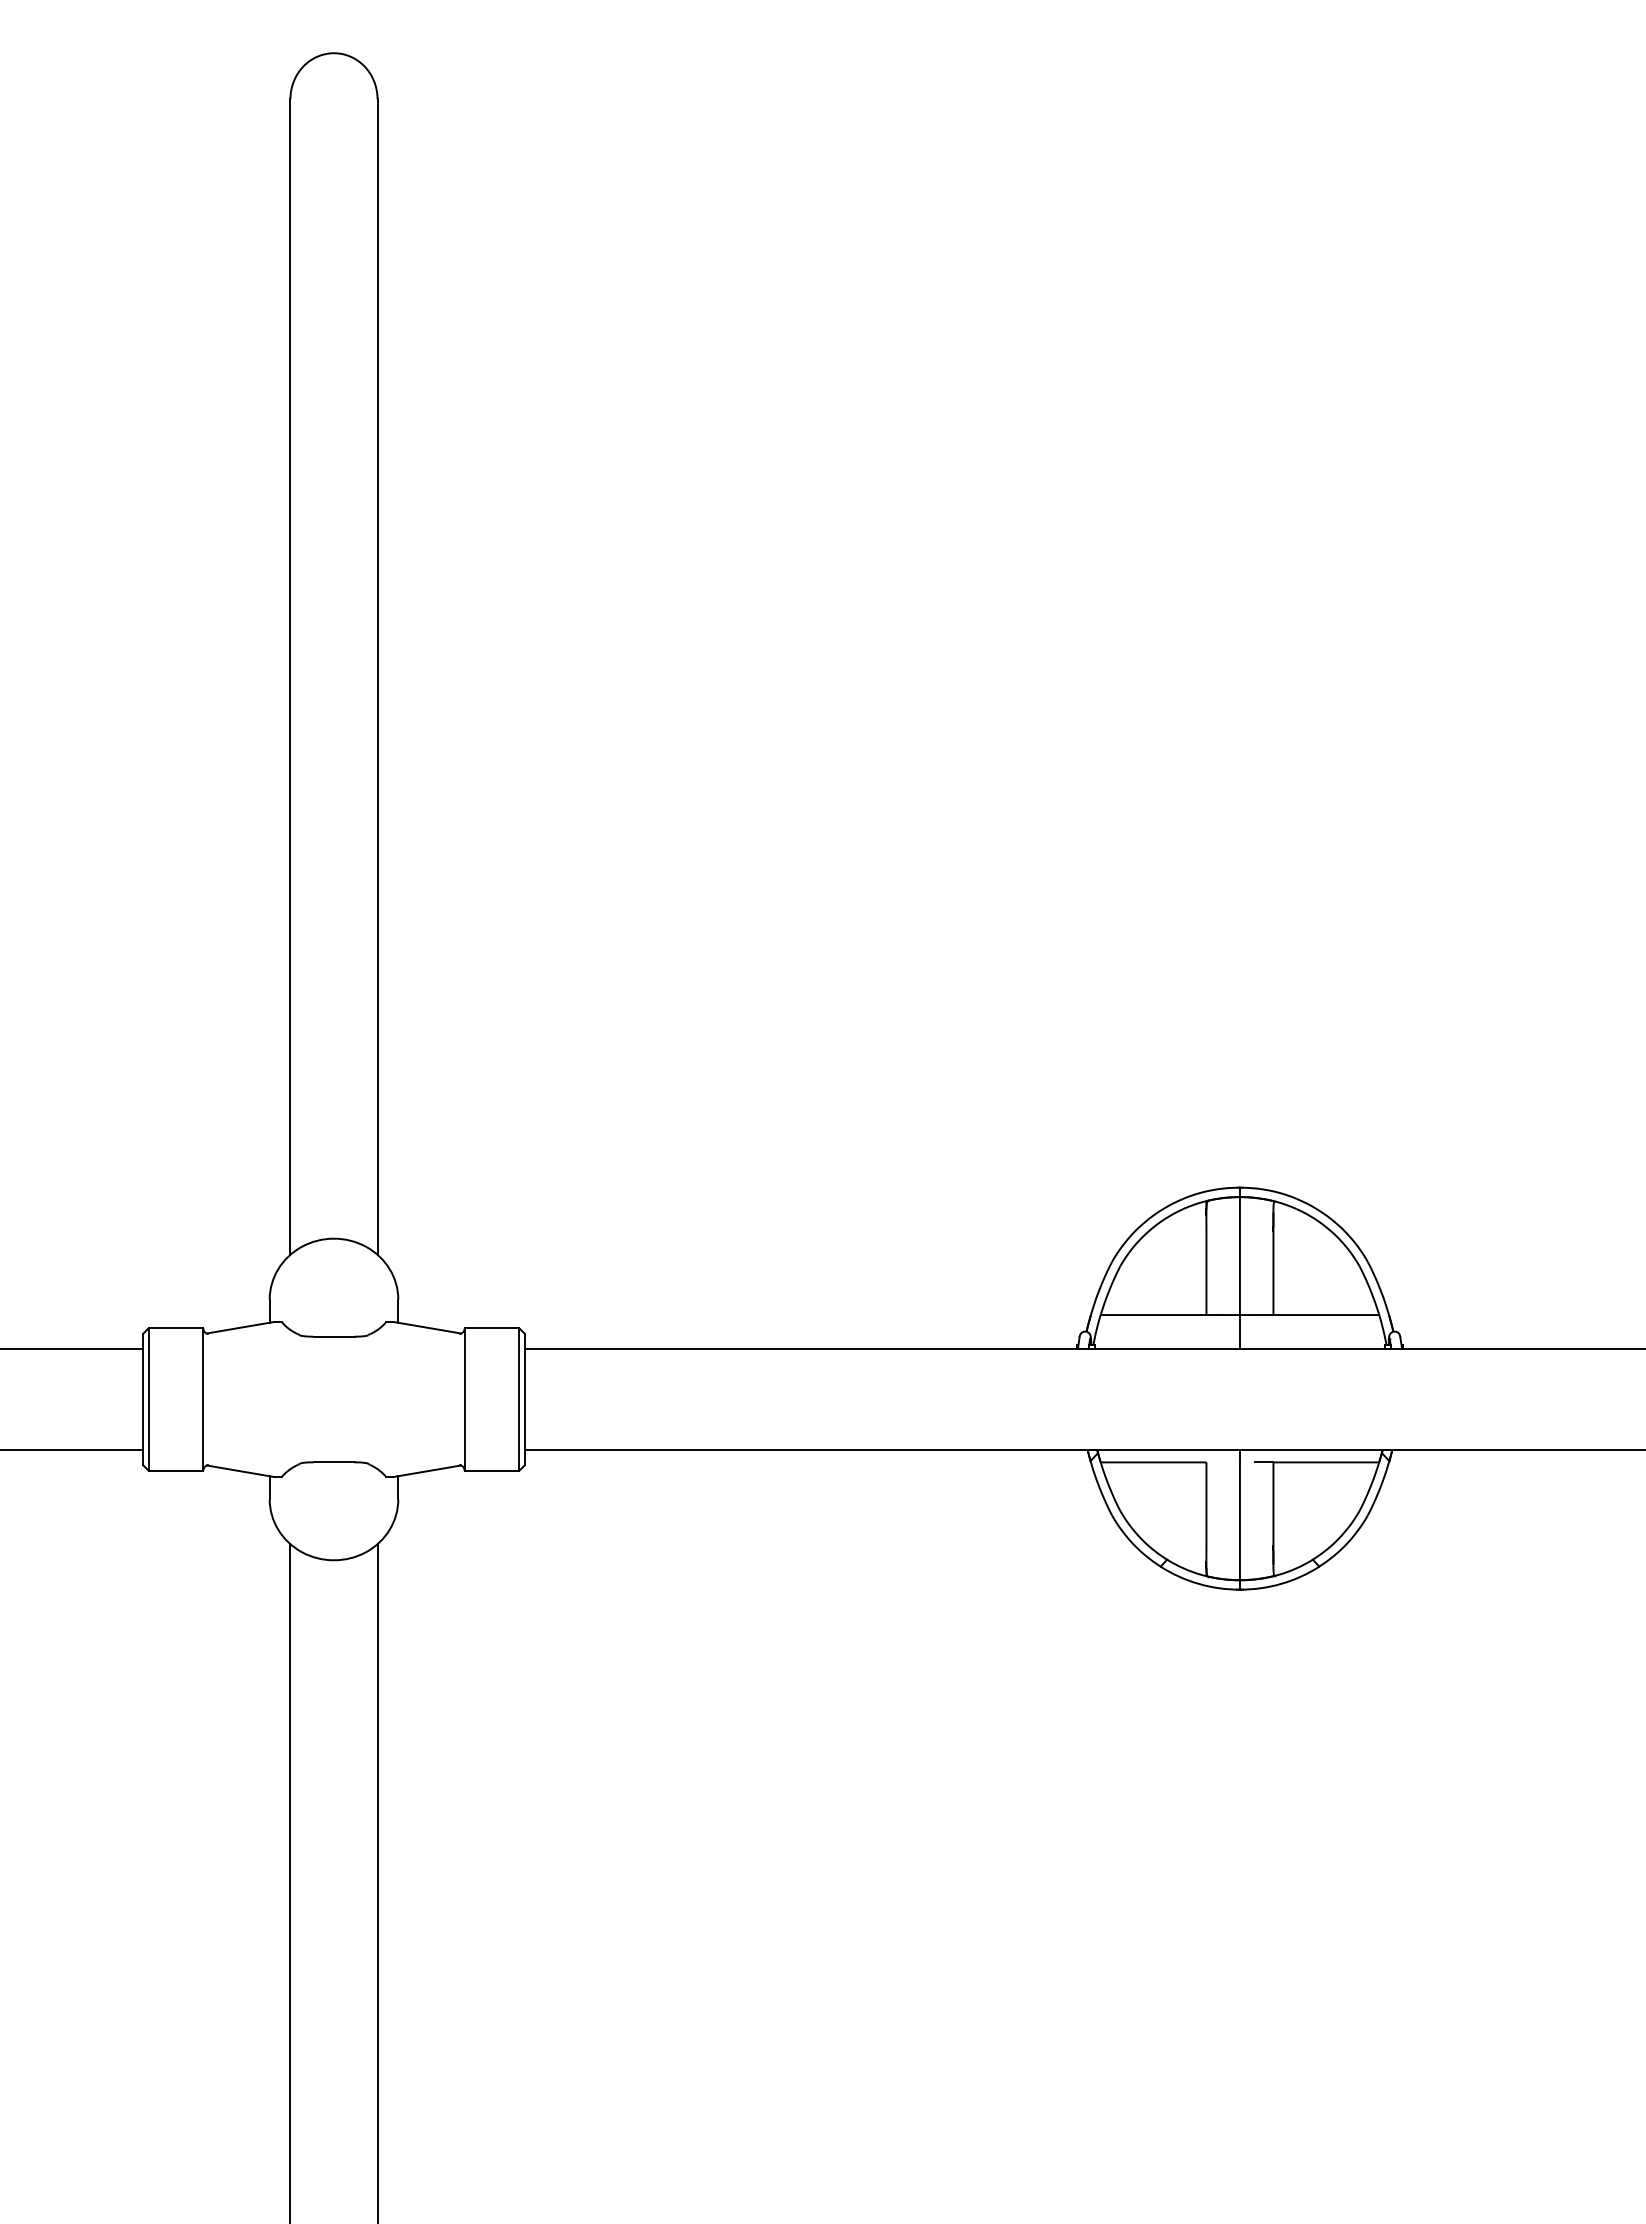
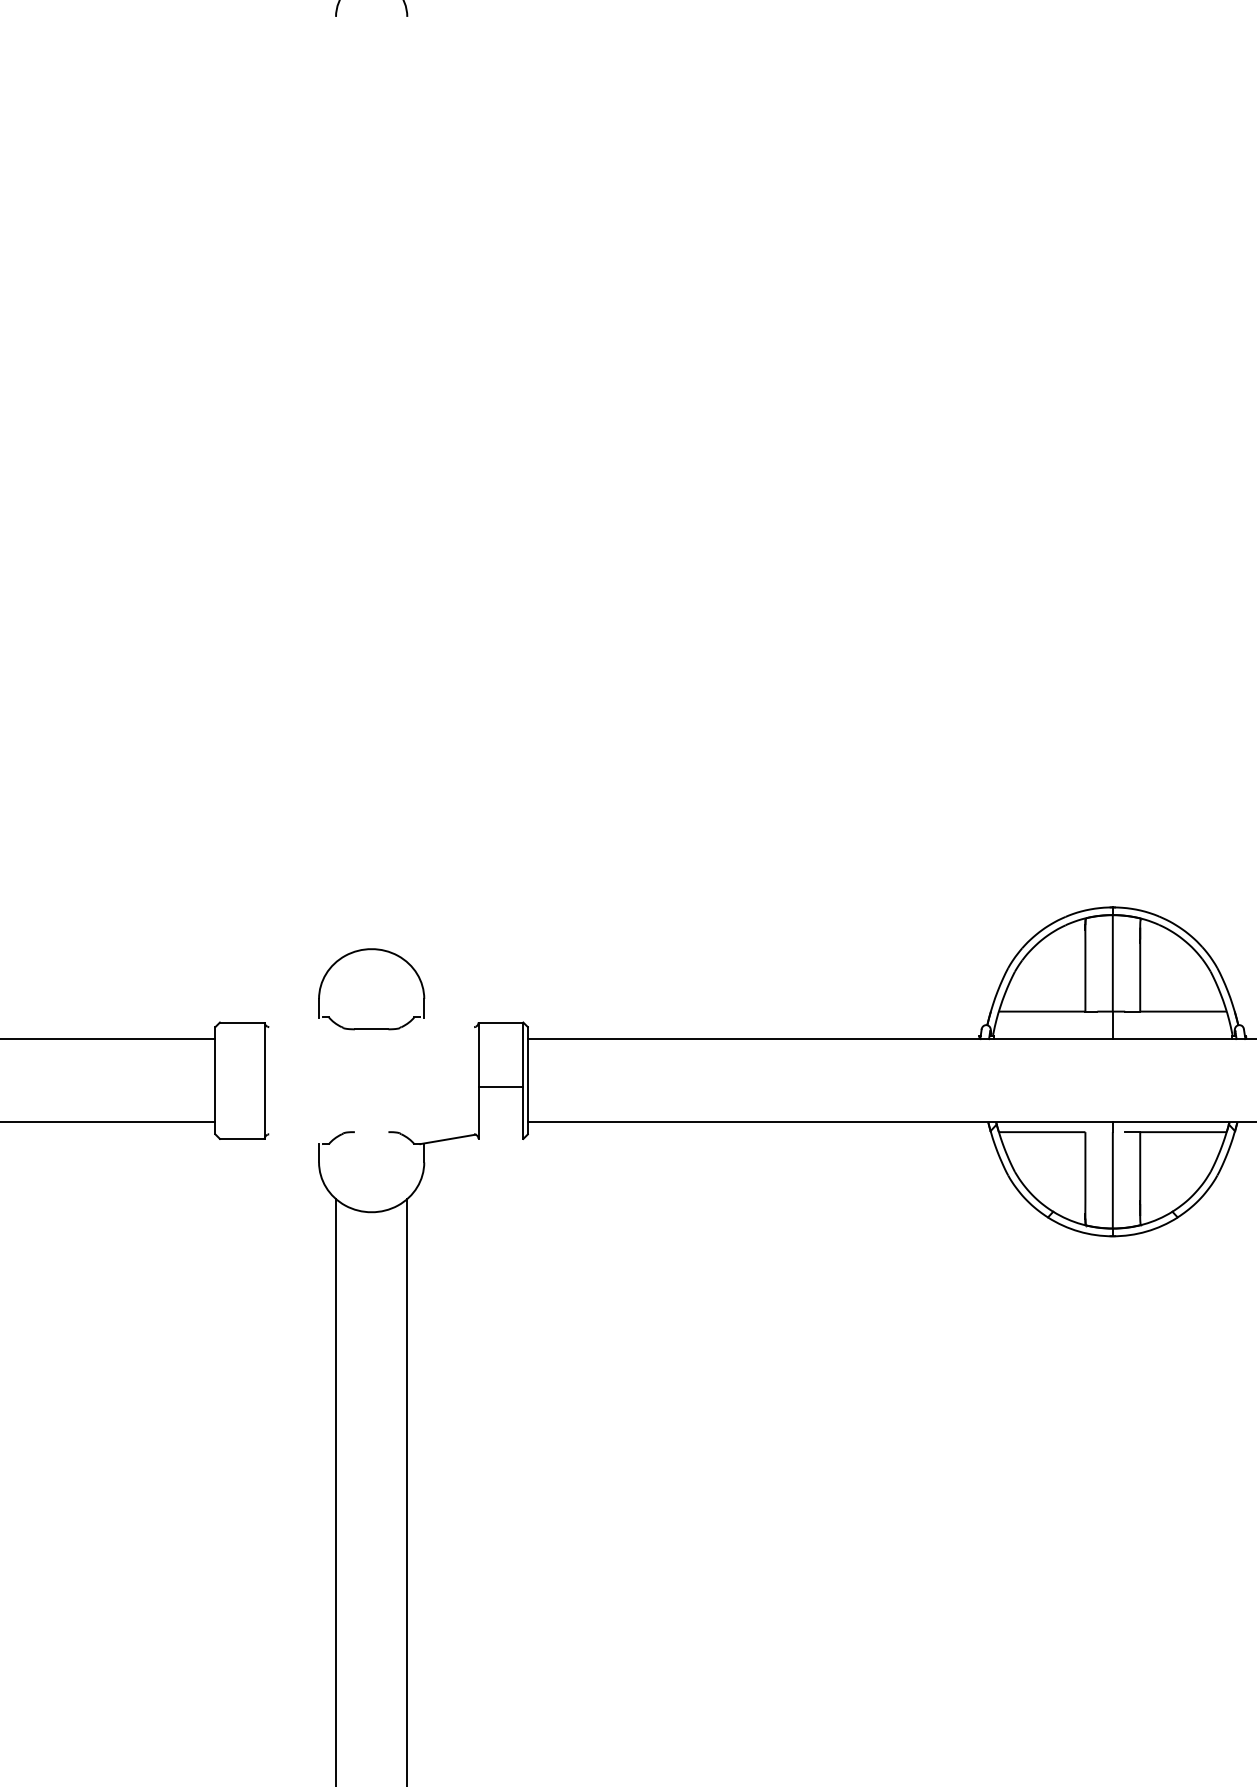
line: (290, 676) -> (336, 489), removed
line: (377, 676) -> (407, 489), removed
line: (240, 1327) -> (295, 1021), removed
line: (427, 1327) -> (448, 1021), removed
line: (148, 1399) -> (219, 1080), removed
line: (333, 1462) -> (371, 1132), removed
line: (491, 1470) -> (500, 1087), moved
line: (240, 1471) -> (295, 1139), removed

